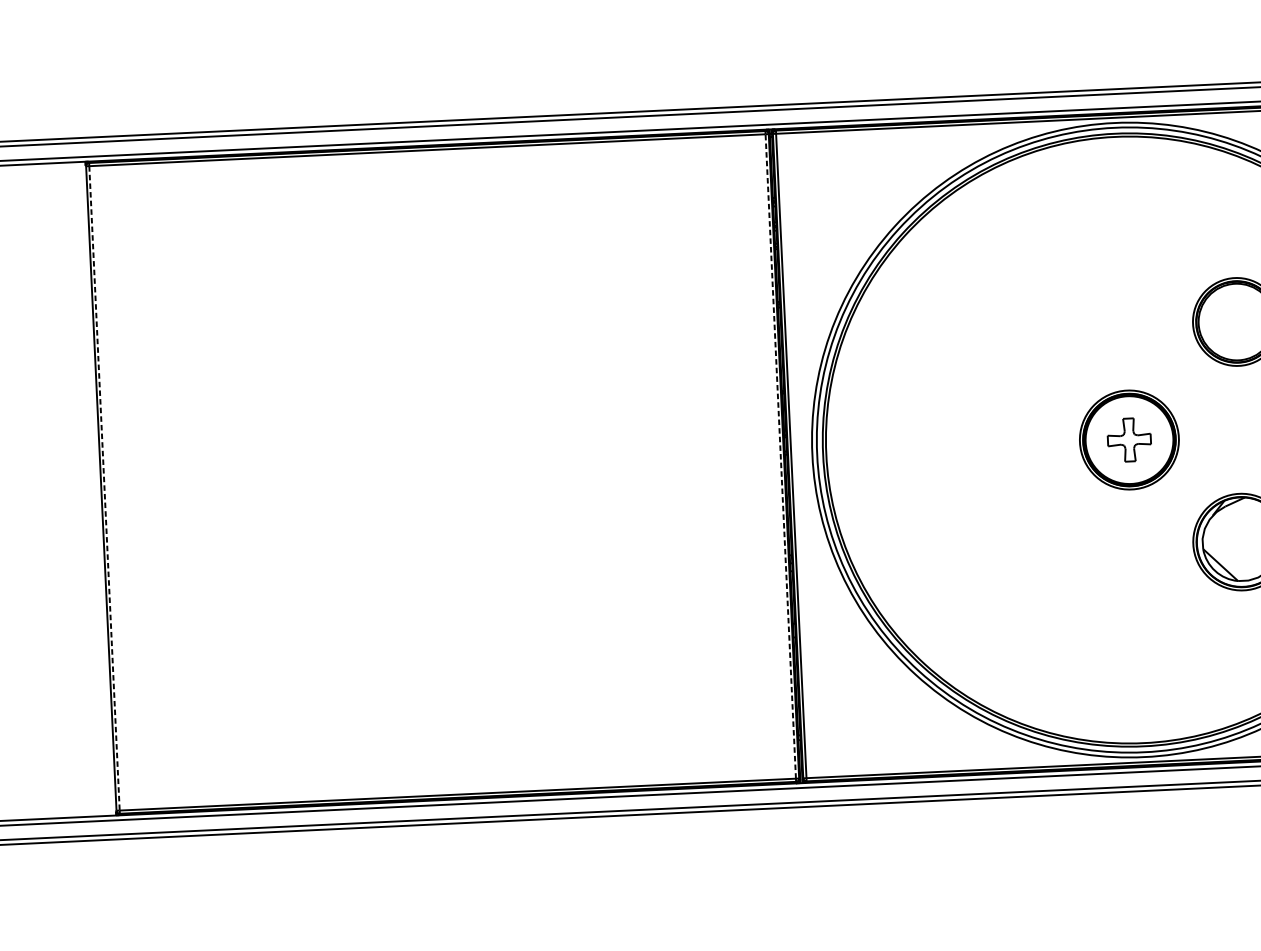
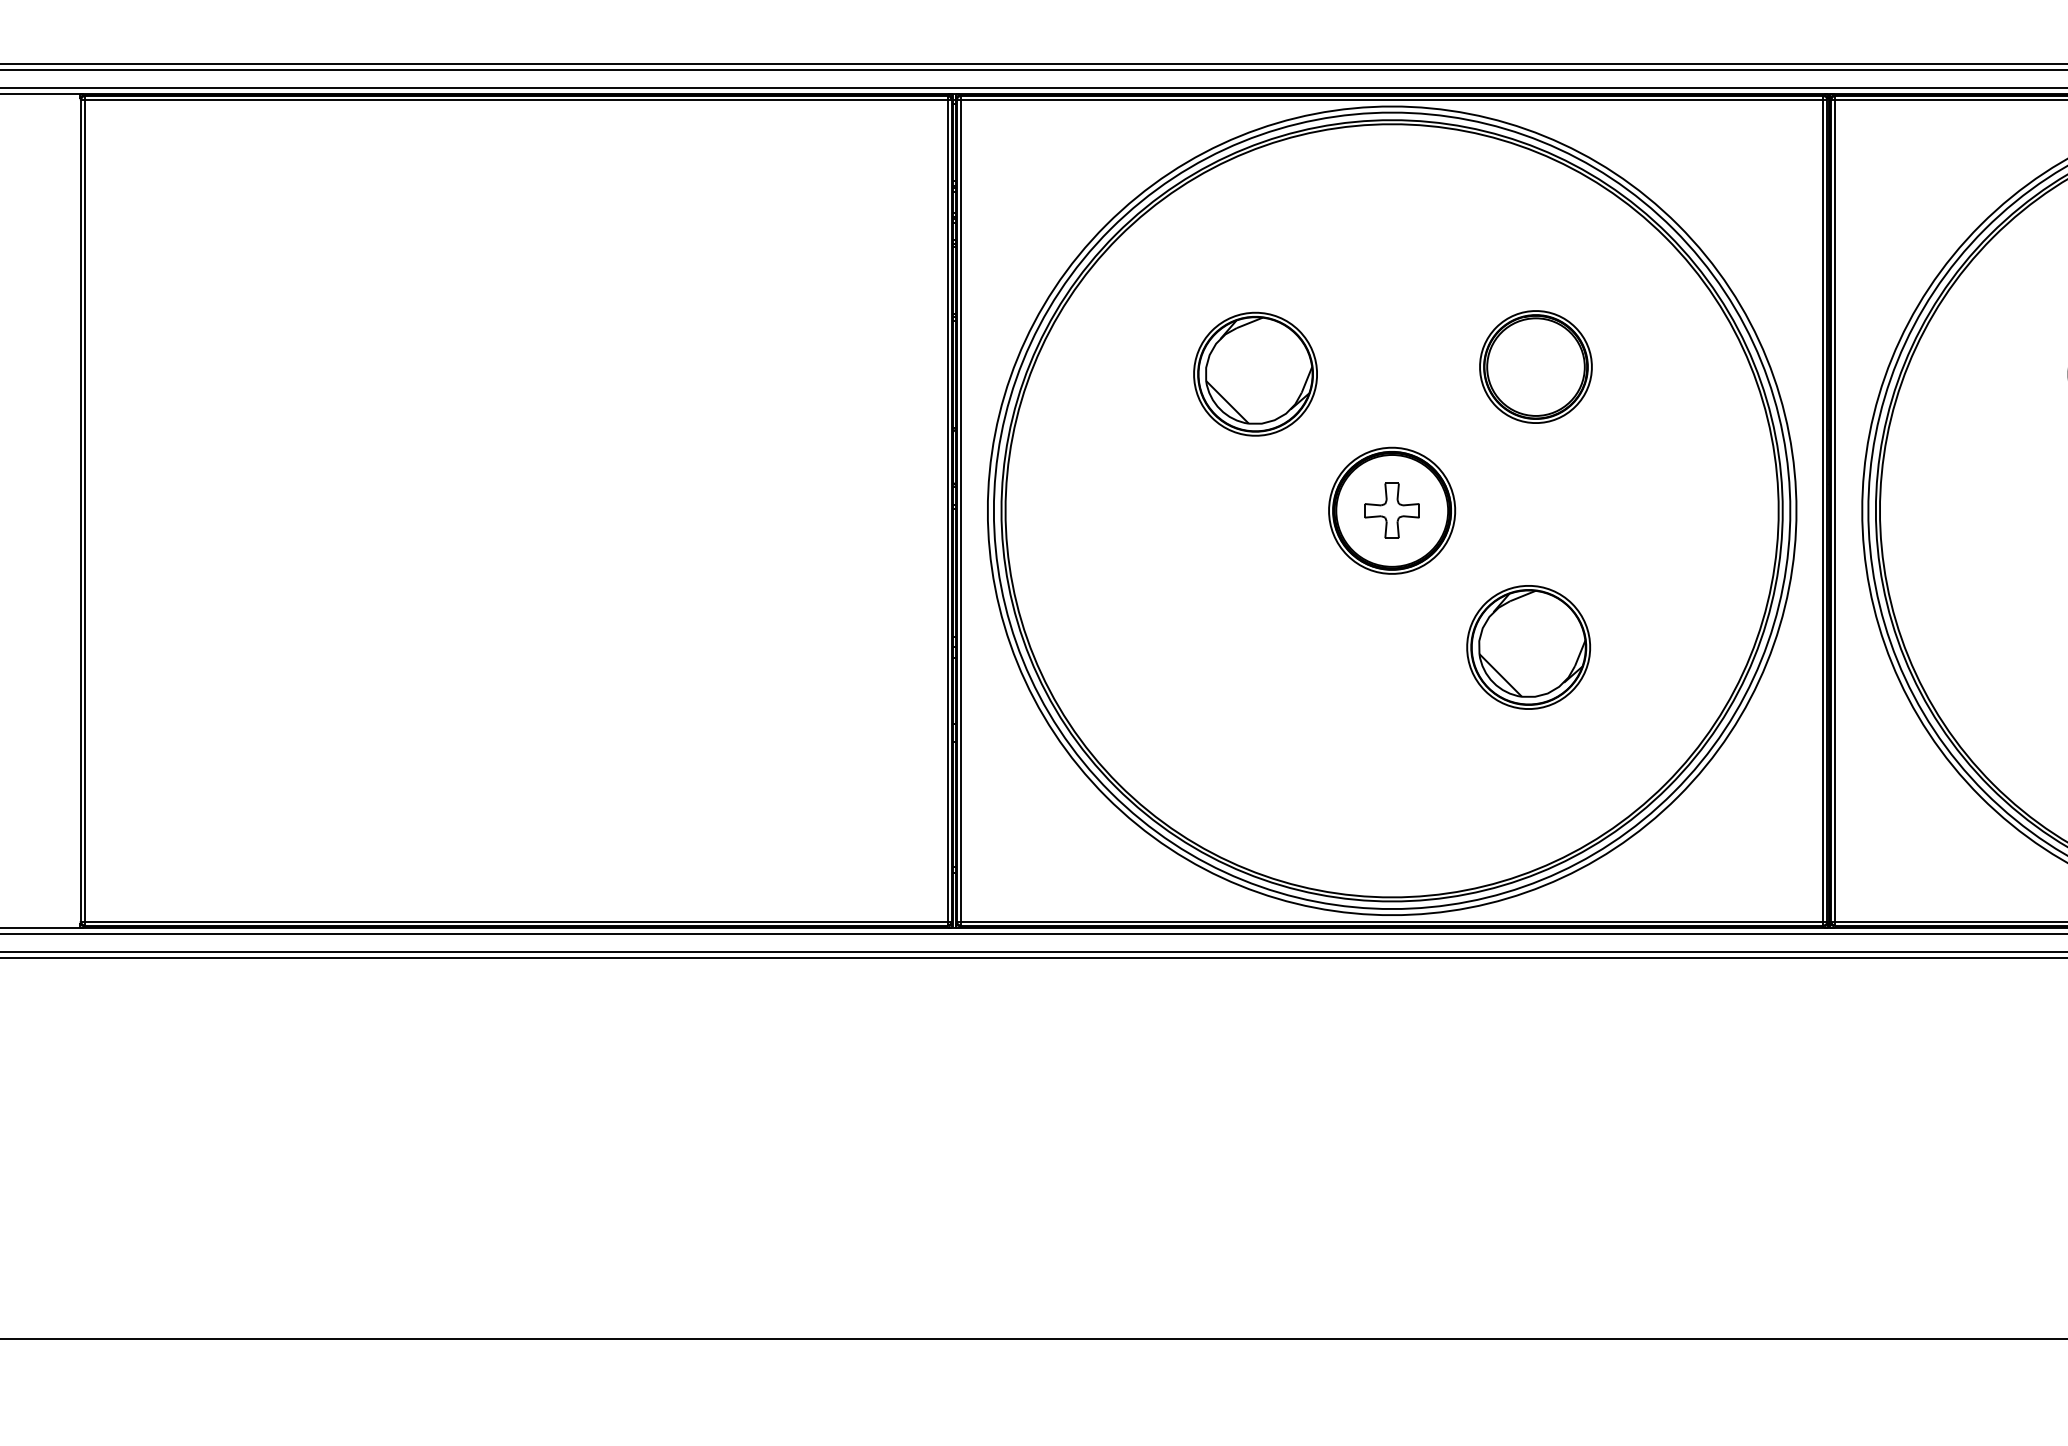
part: (1017, 337) -> (1255, 373), added
line: (780, 456) -> (947, 510), dashed -> solid
line: (104, 488) -> (85, 510), dashed -> solid

